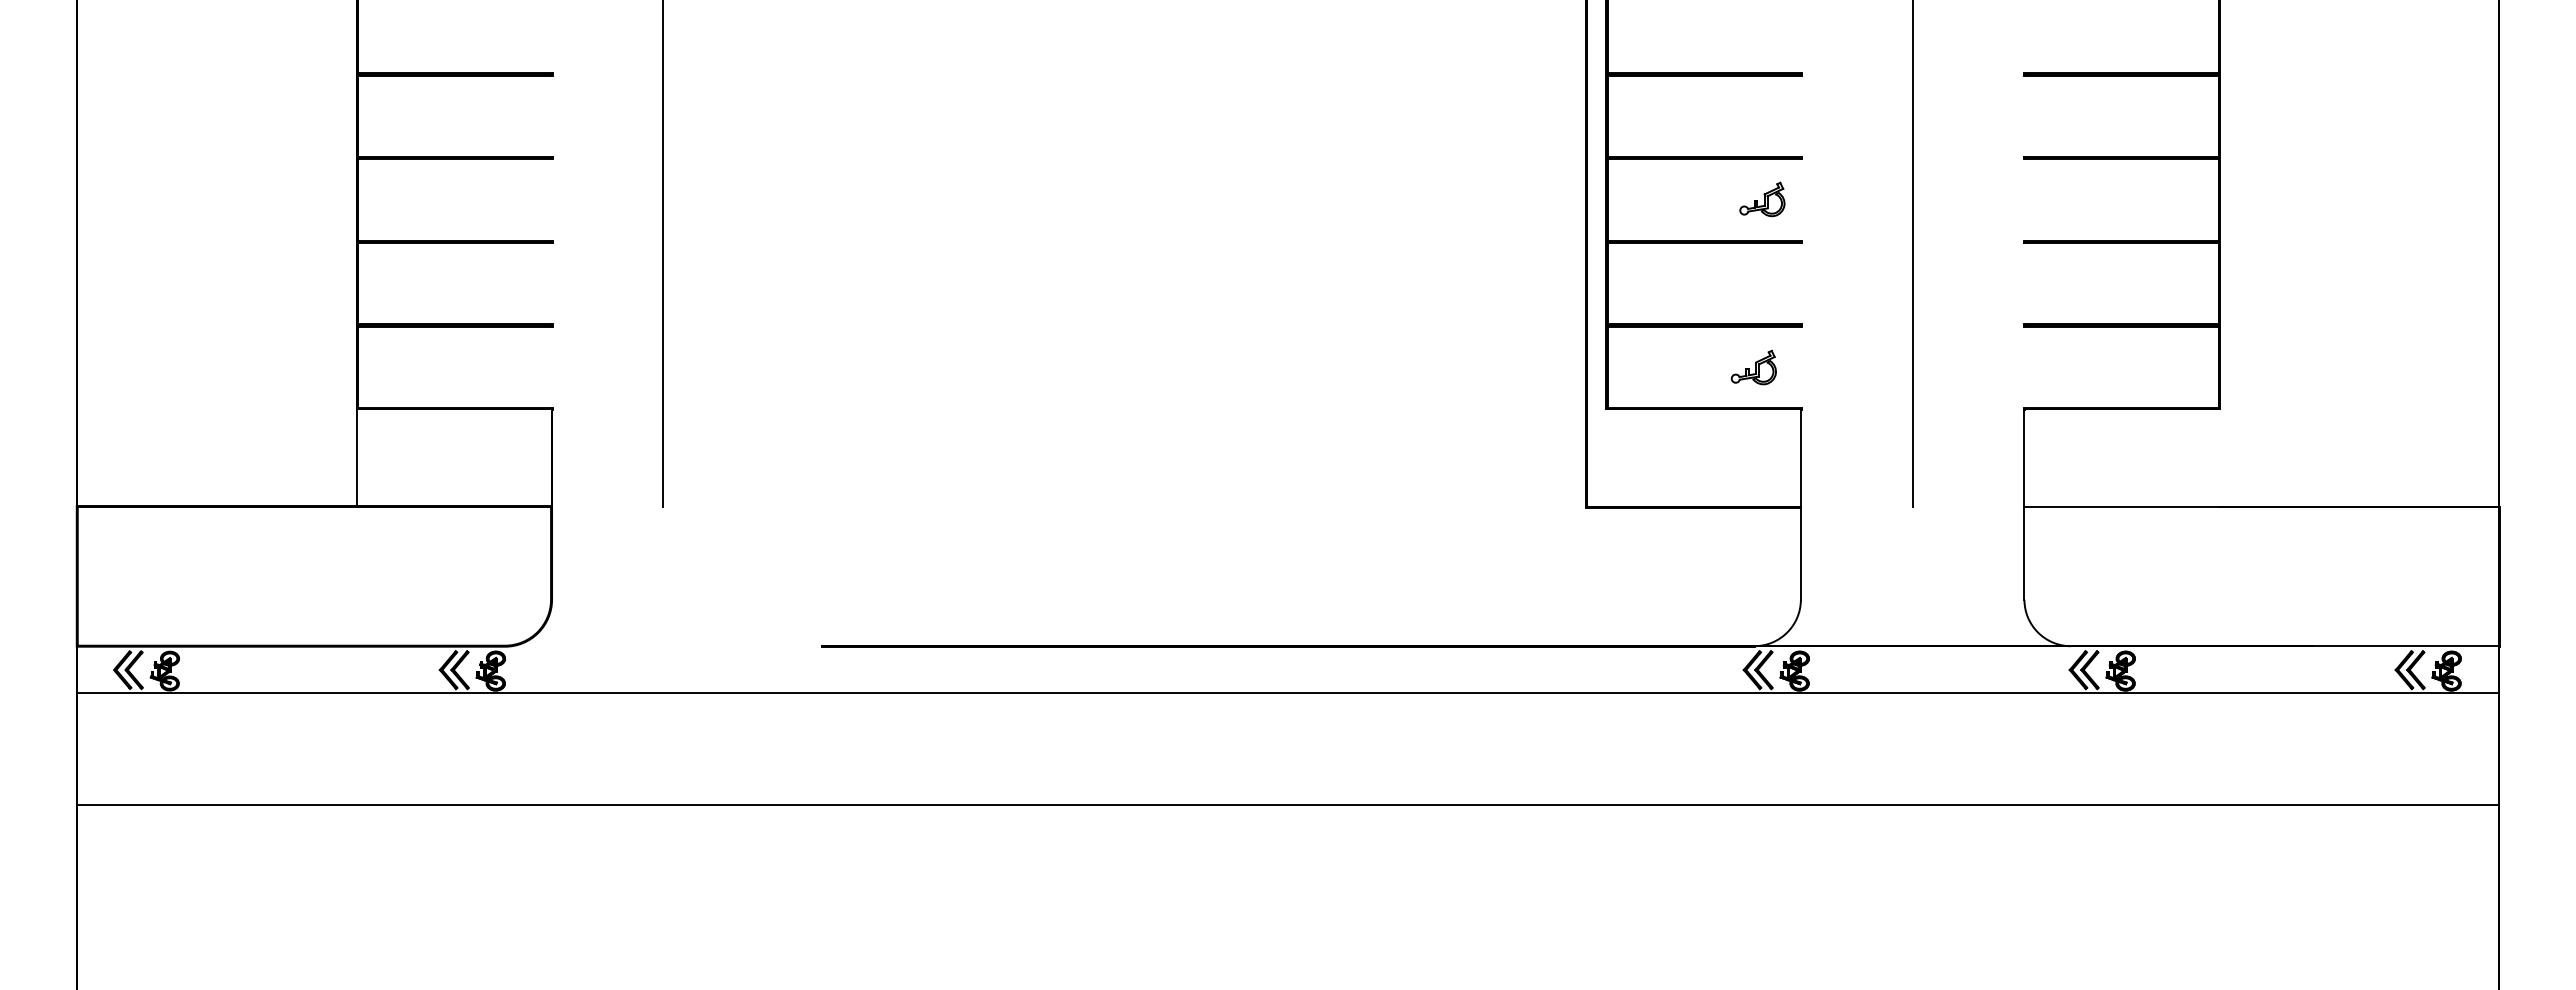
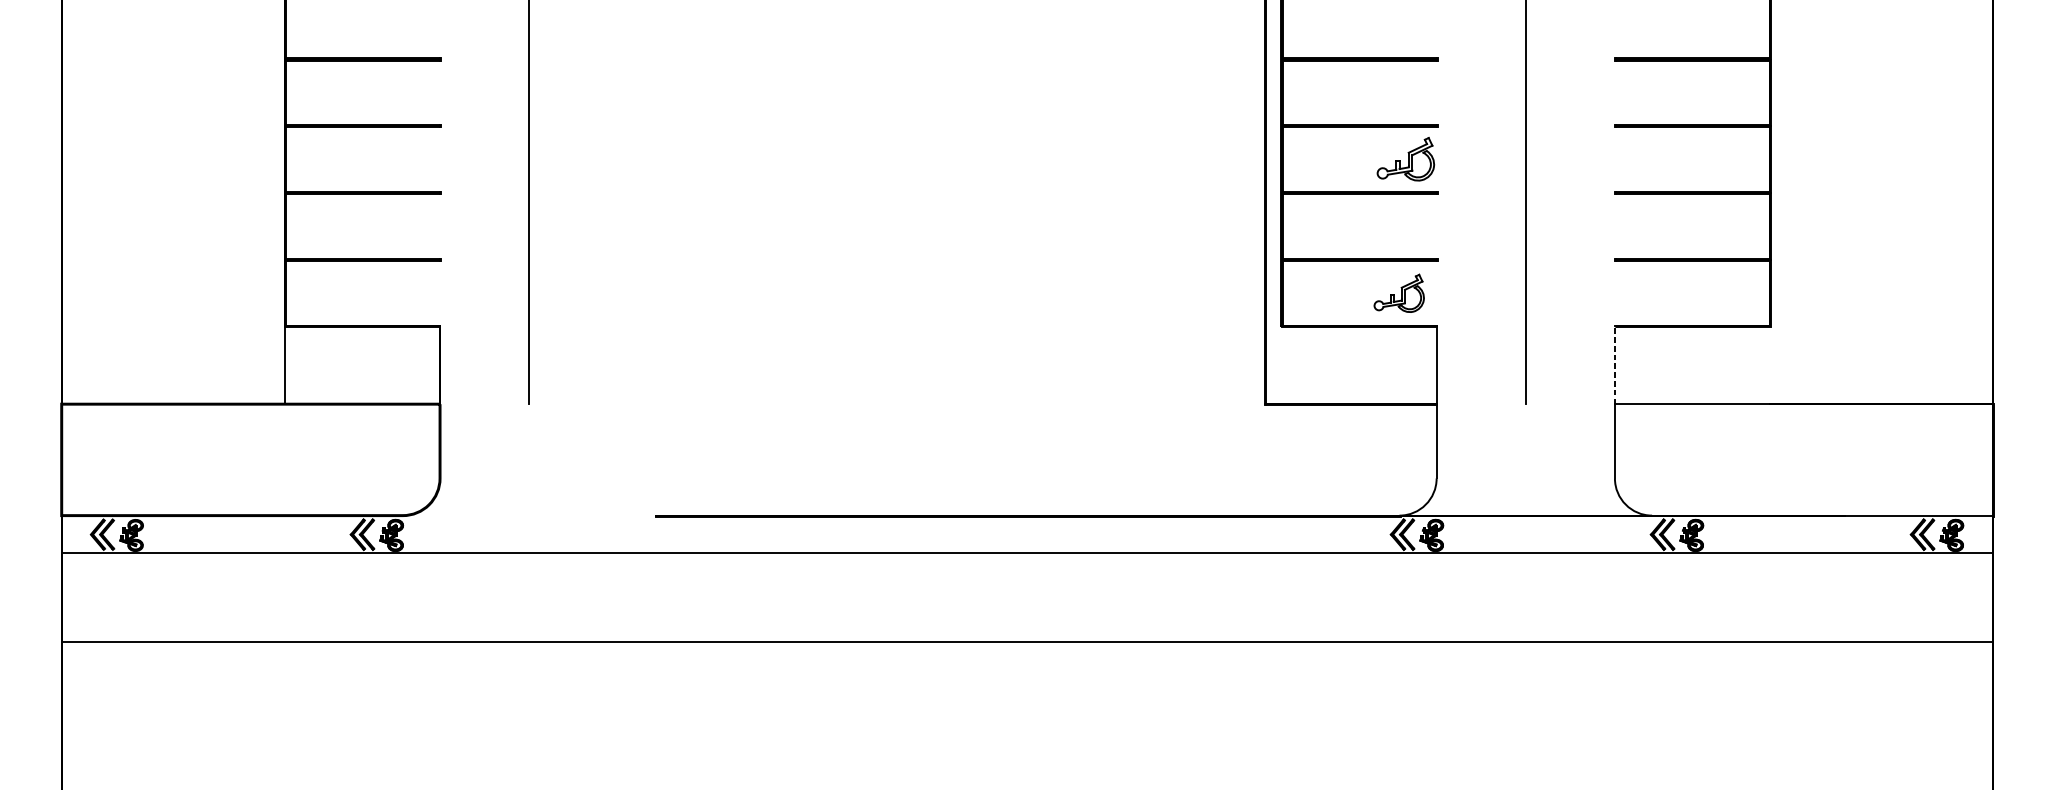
part: (1762, 199) -> (1406, 159), size x1.6
part: (1753, 367) -> (1398, 293), size x1.4
line: (2024, 457) -> (1615, 365), solid -> dashed

